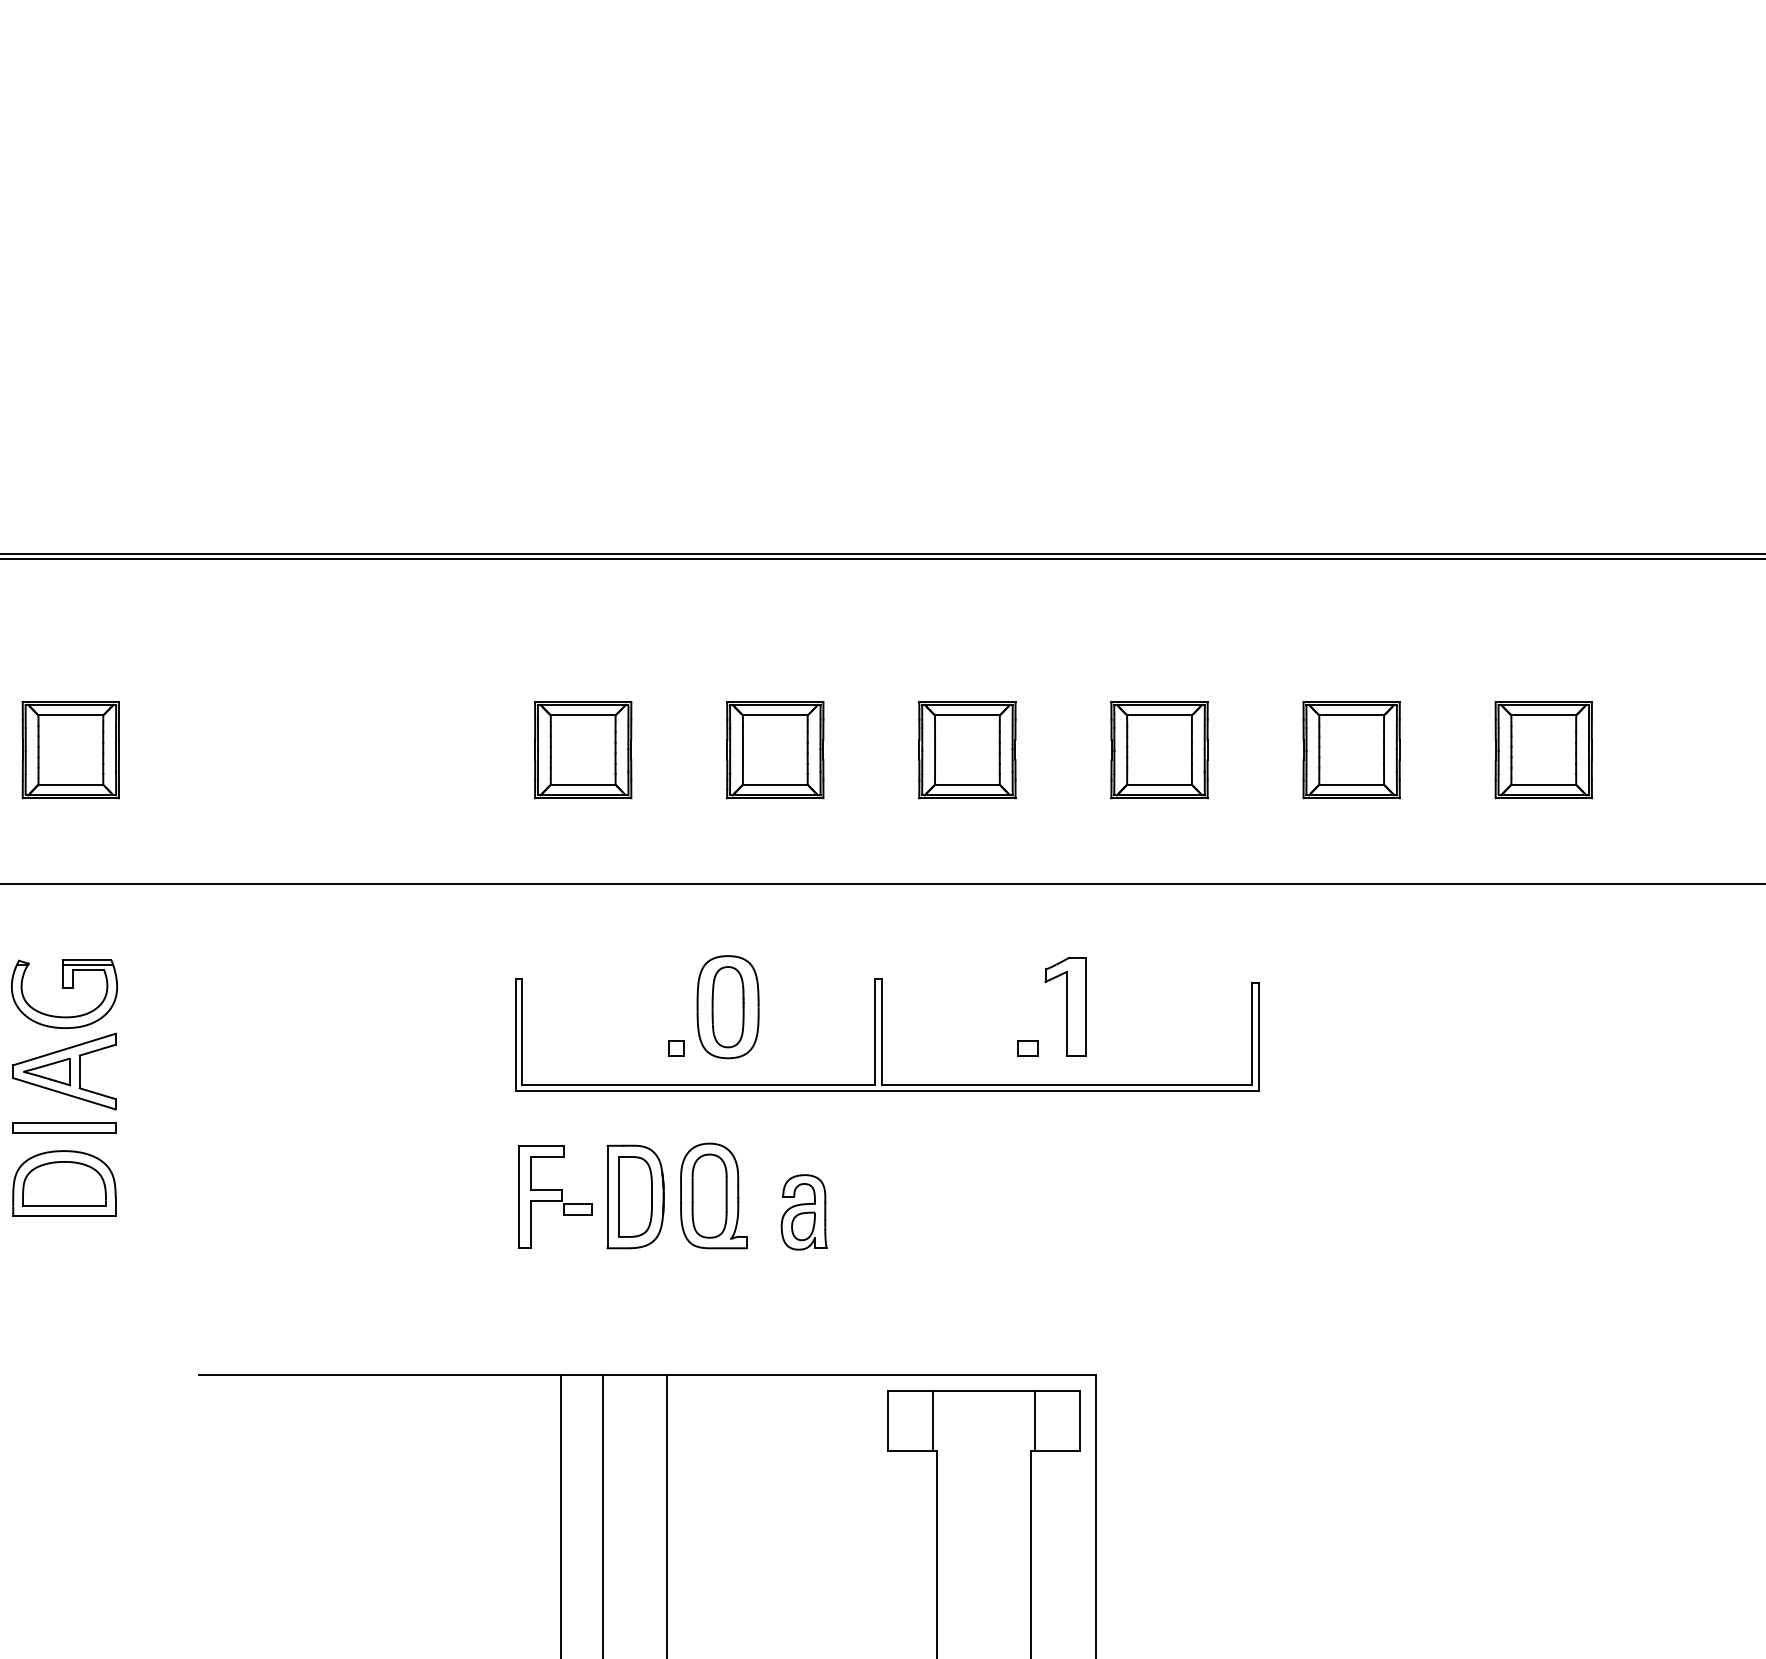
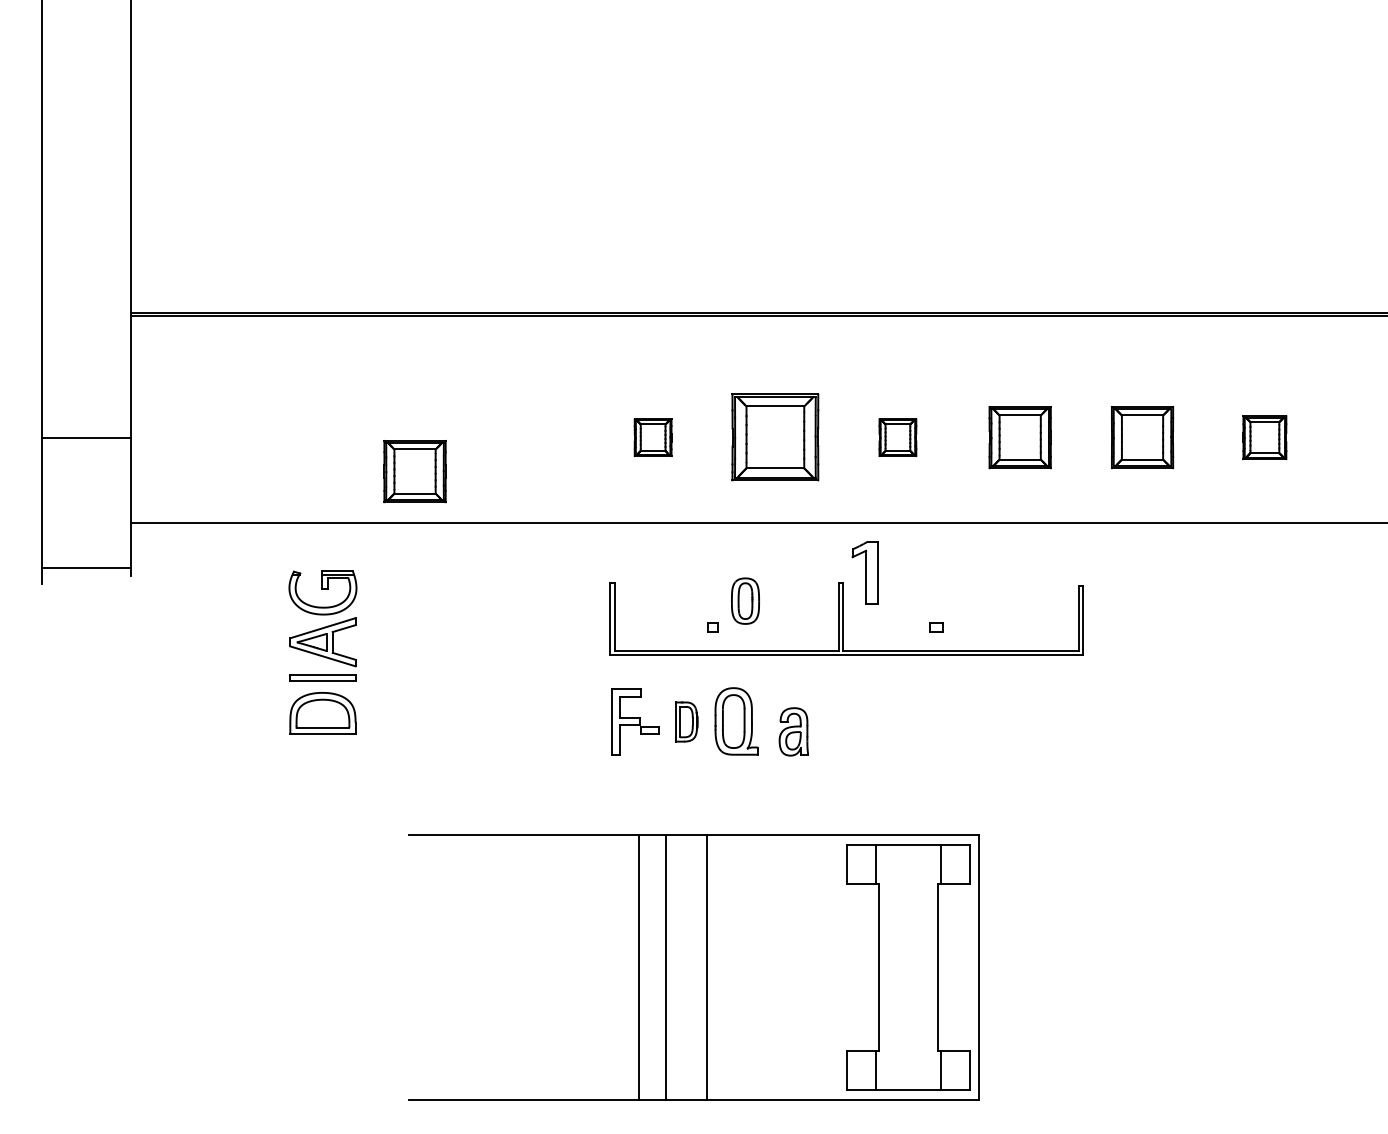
part: (70, 750) -> (414, 471), moved
part: (582, 750) -> (652, 437), size x0.6
part: (775, 750) -> (775, 437), size x1.4
part: (966, 750) -> (897, 437), size x0.6
part: (1543, 750) -> (1264, 437), size x0.7
part: (728, 1006) -> (745, 600), size x0.7
part: (1064, 1006) -> (864, 572), moved
part: (635, 1196) -> (686, 721), size x0.6

